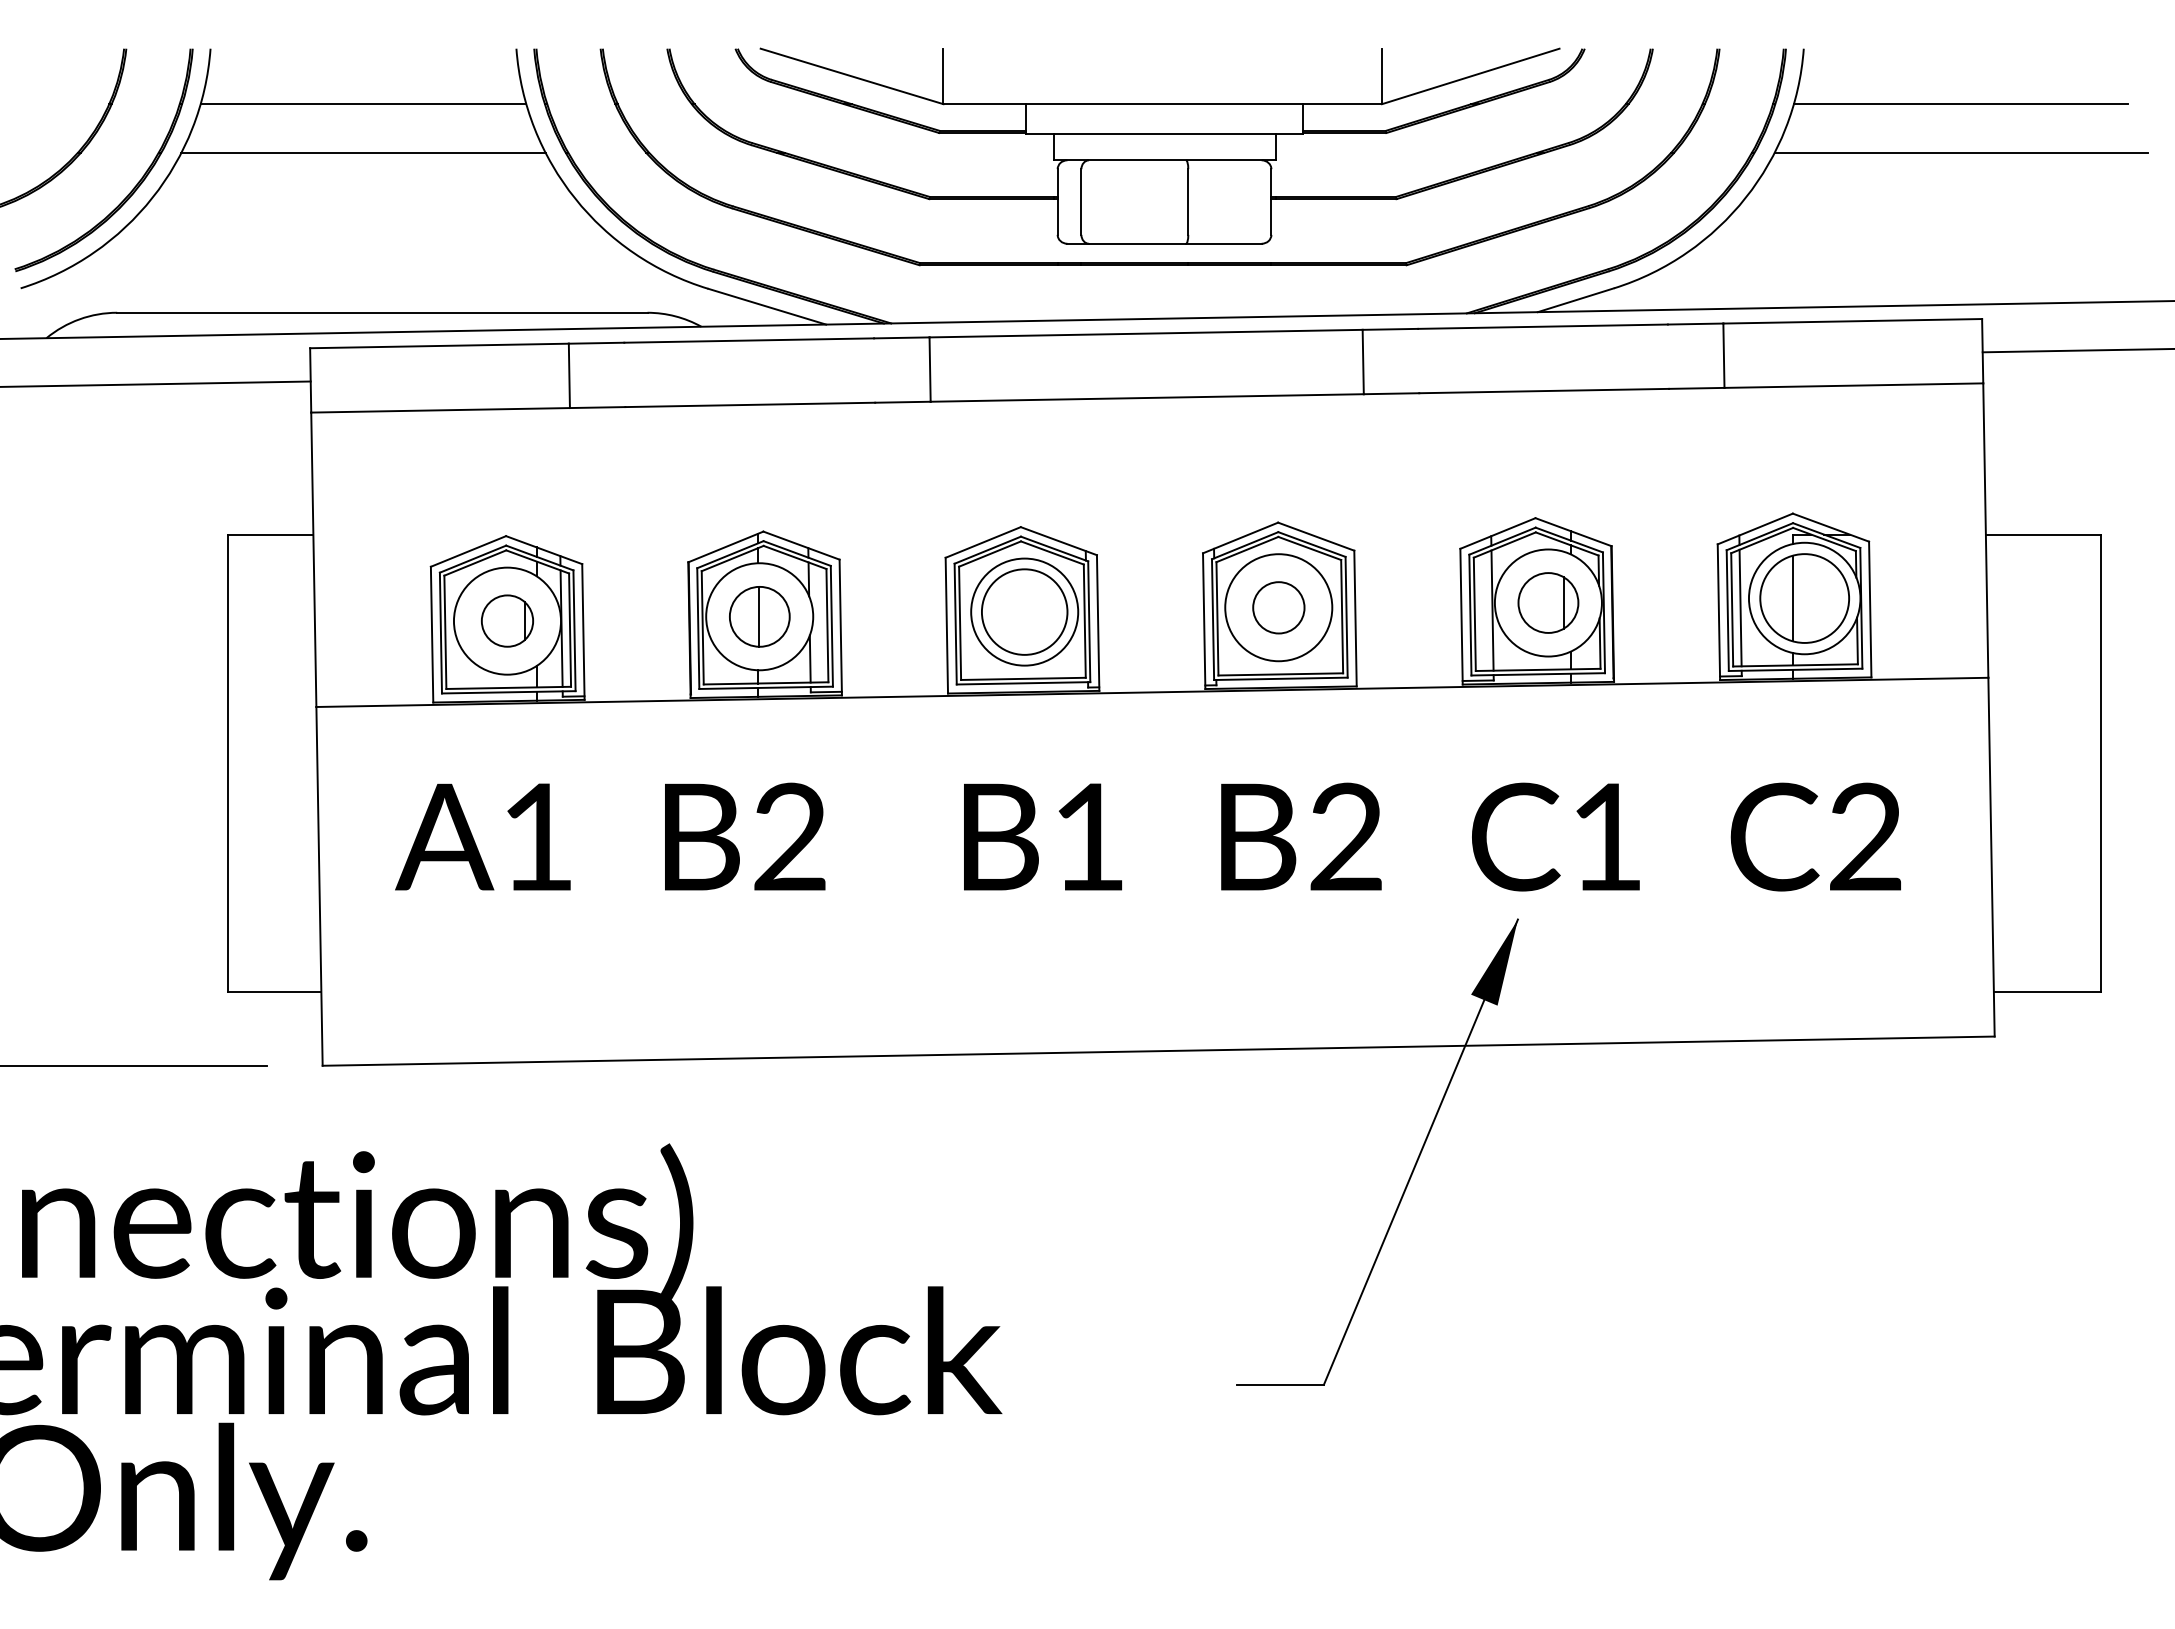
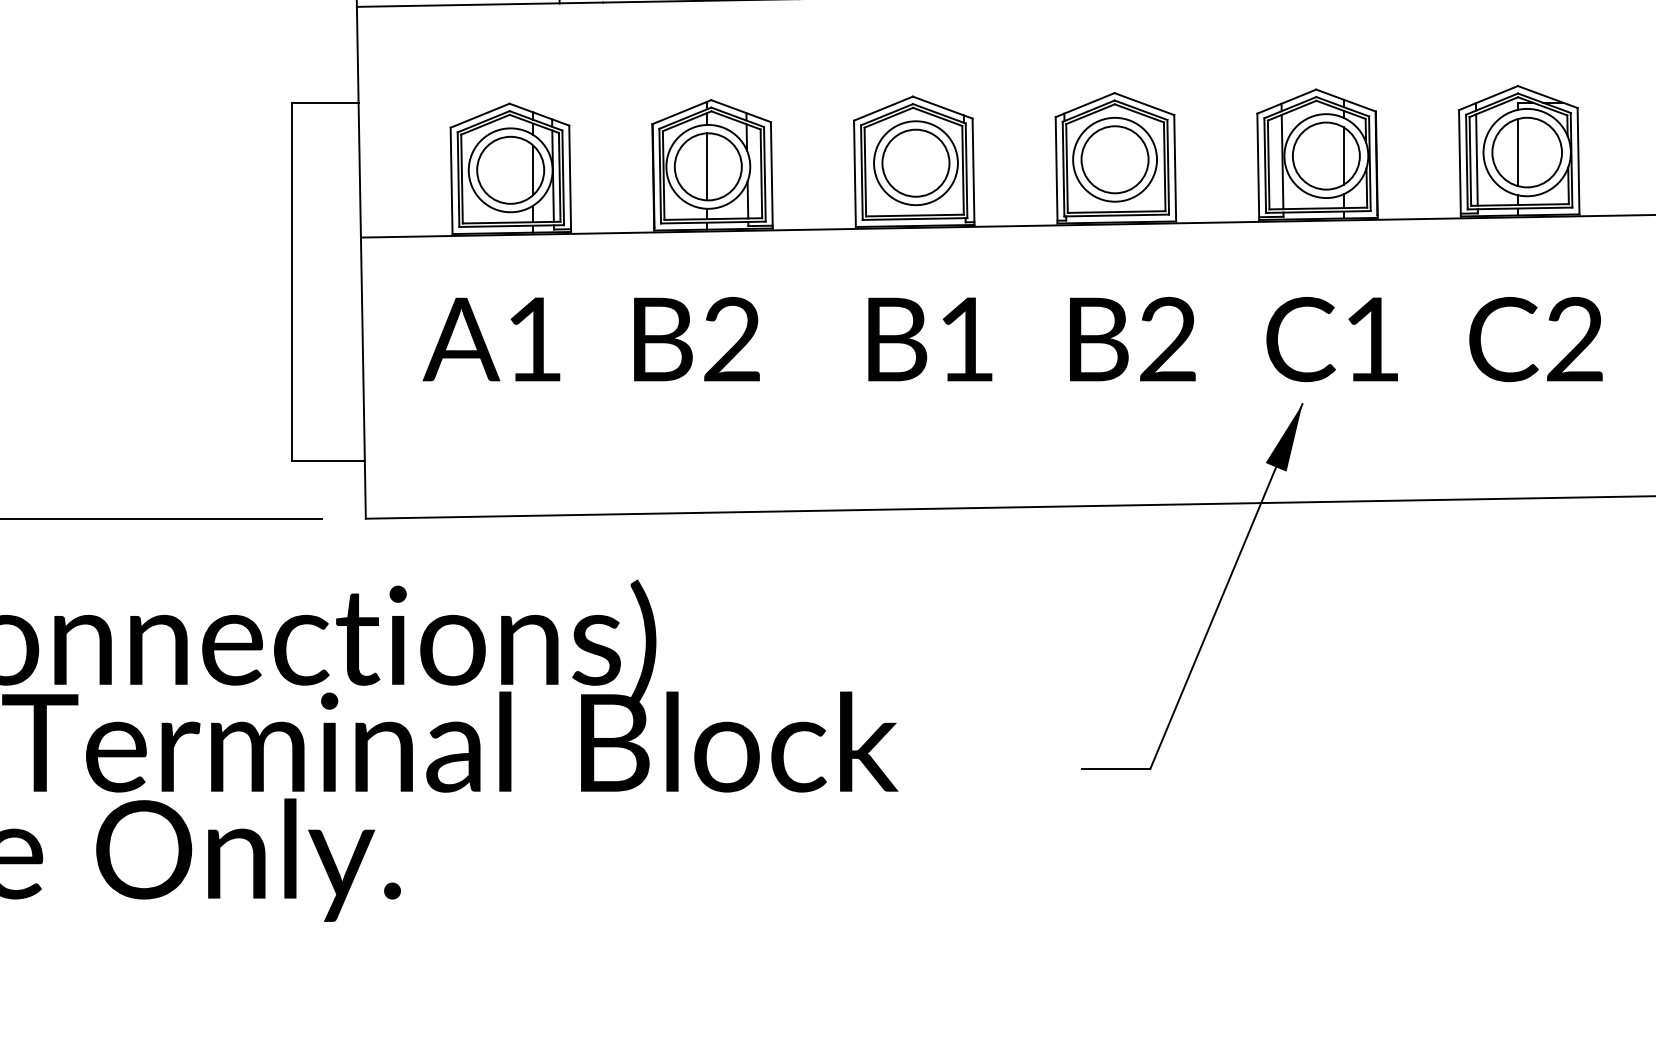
part: (1548, 602) -> (1326, 155), size x1.43
circle: (1278, 607) -> (1114, 159), size x1.67
part: (759, 616) -> (708, 166), size x1.43
part: (507, 620) -> (510, 169), size x1.67

